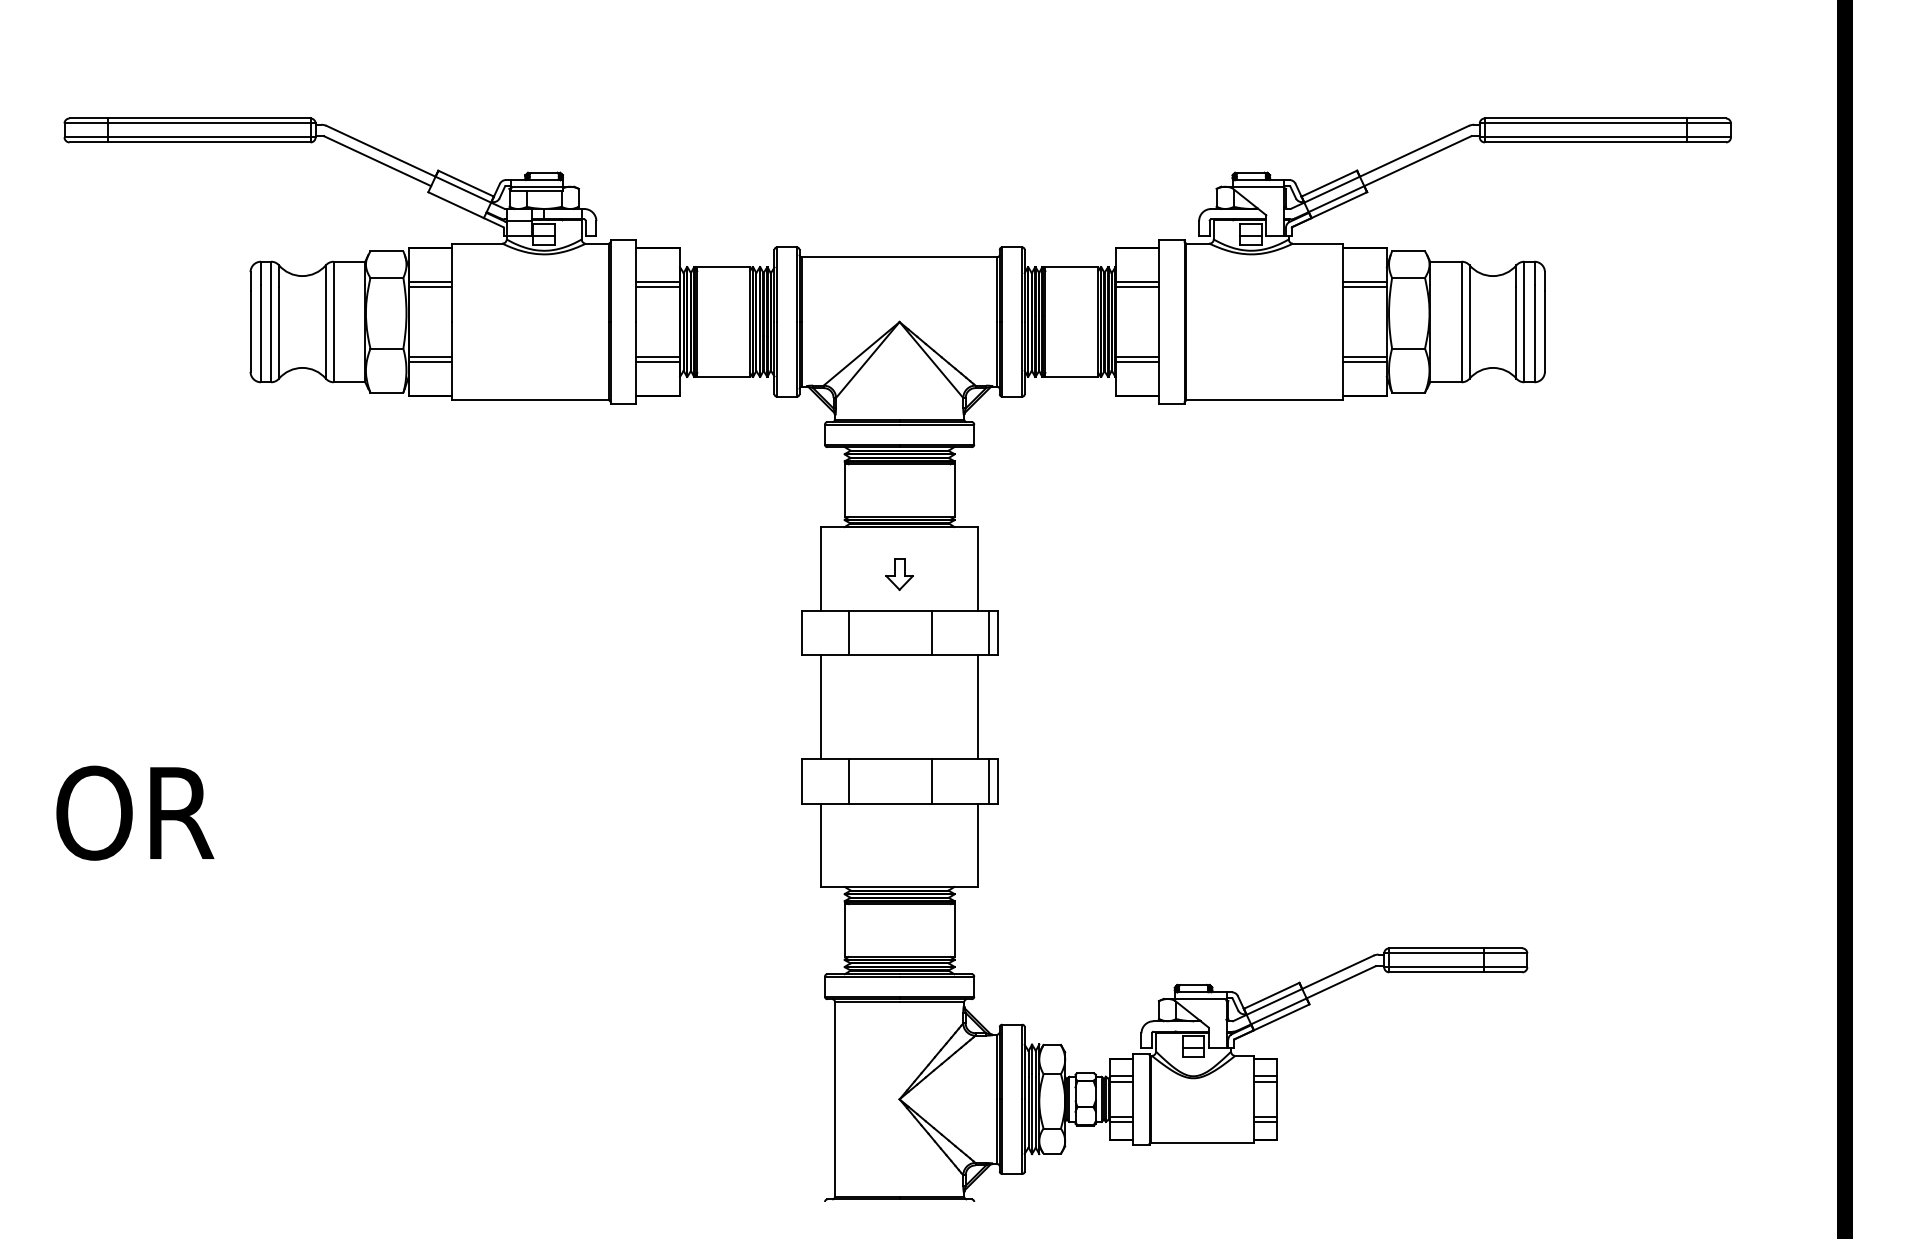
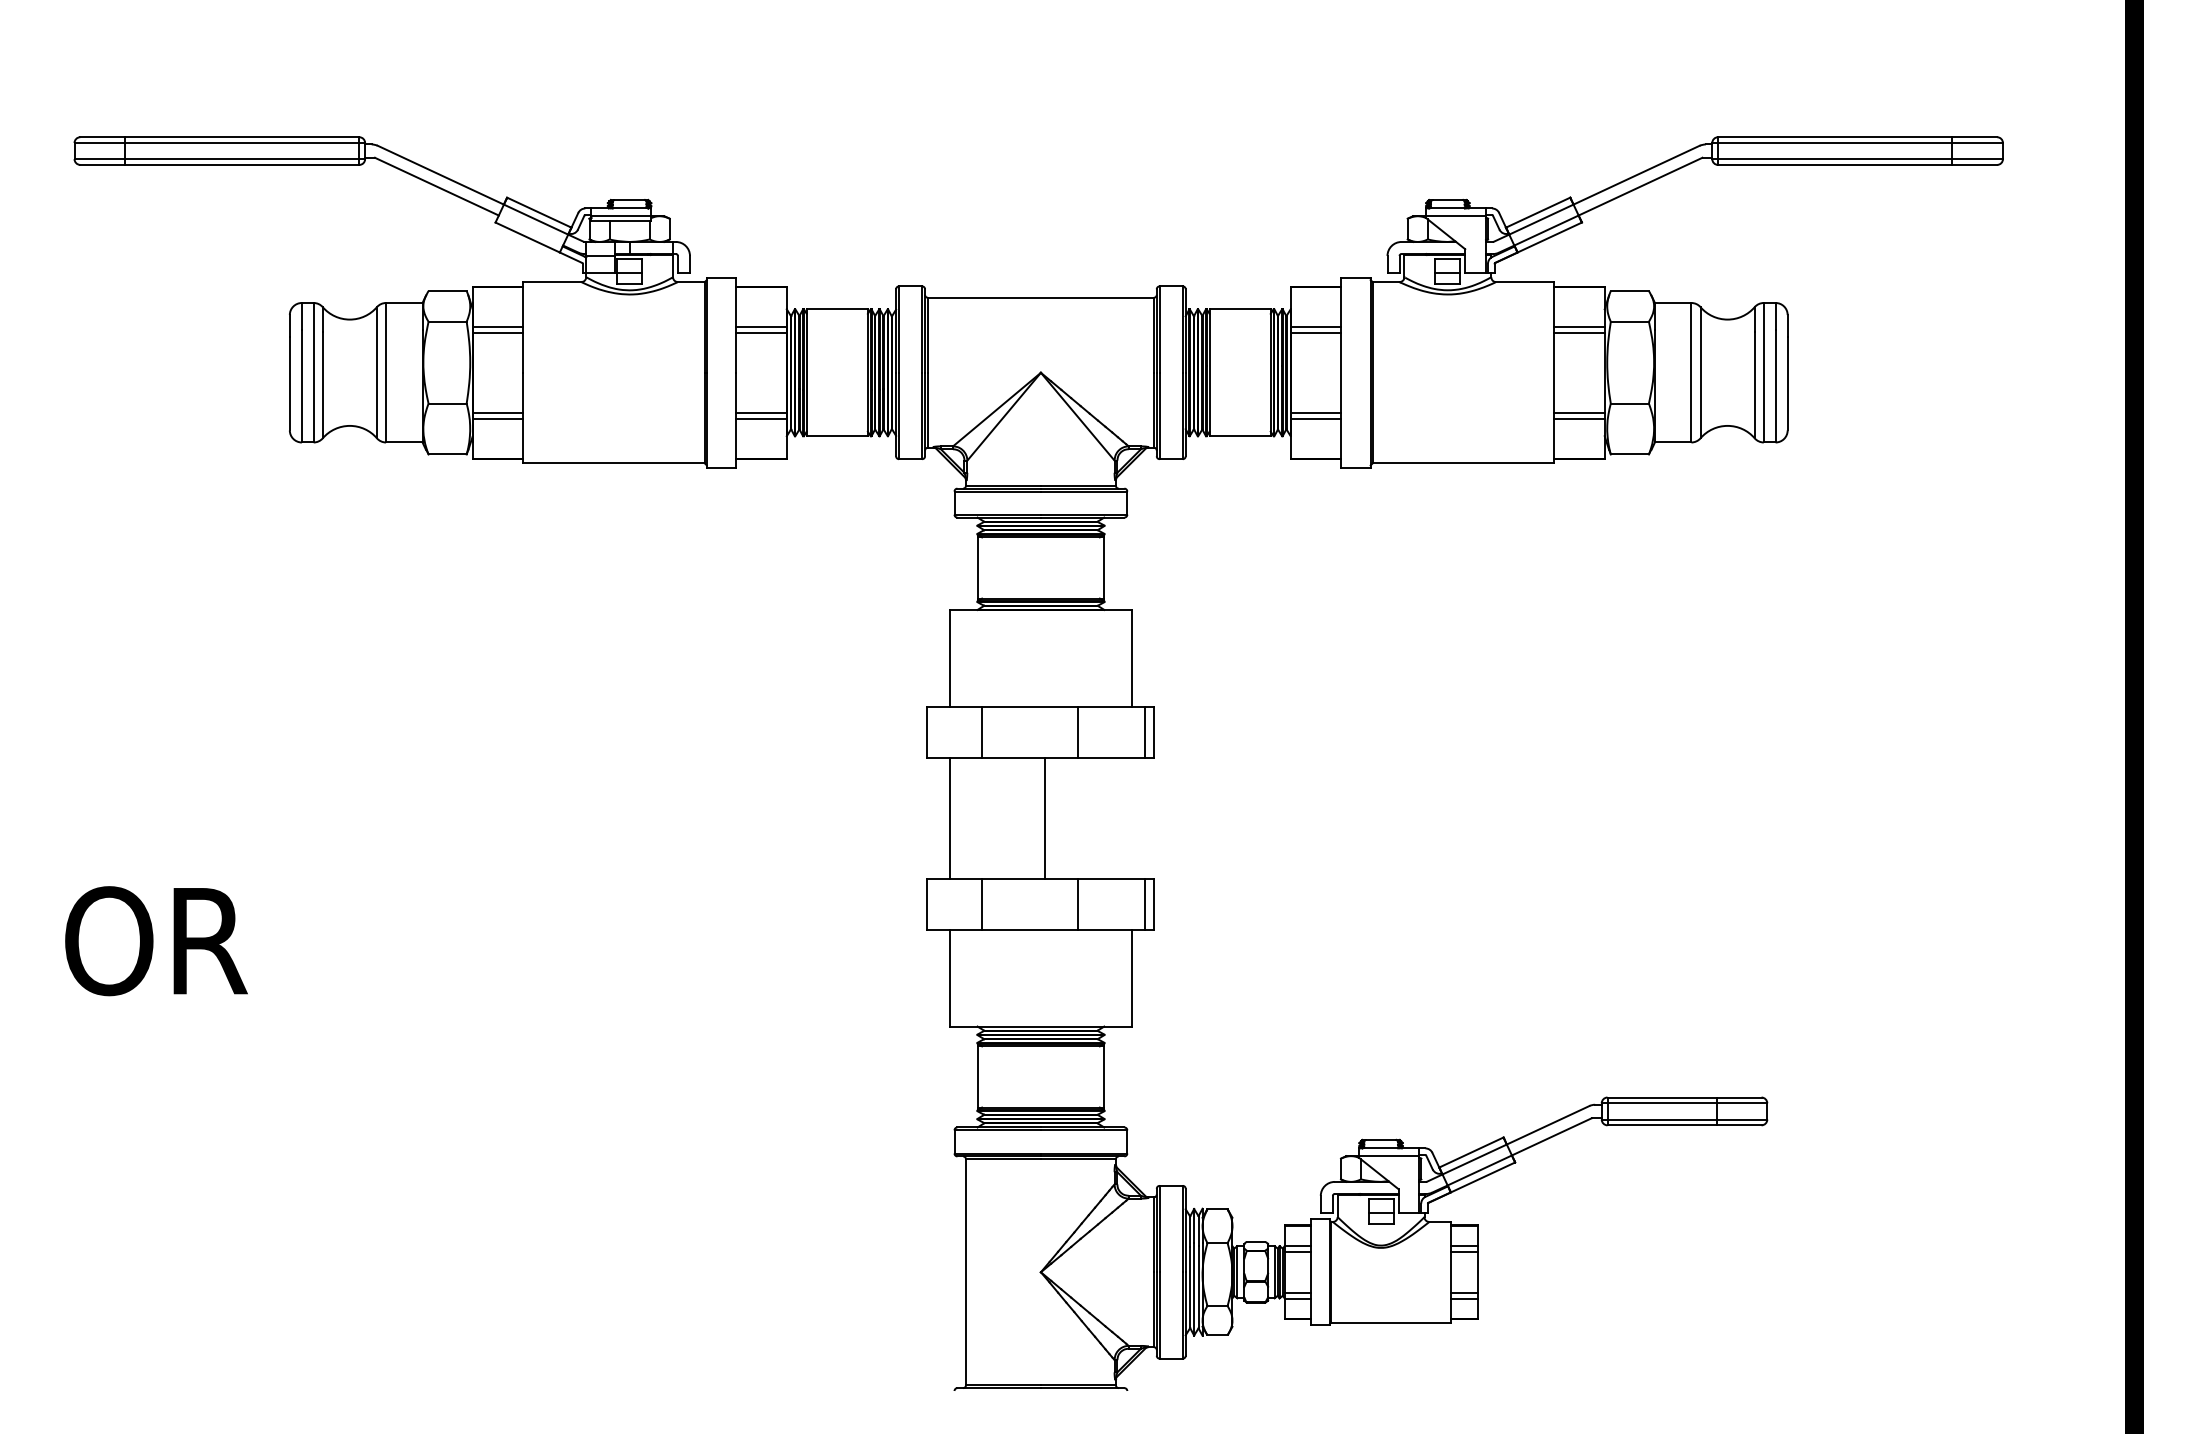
part: (899, 574) -> (1040, 664), removed
line: (978, 707) -> (1045, 818), moved

